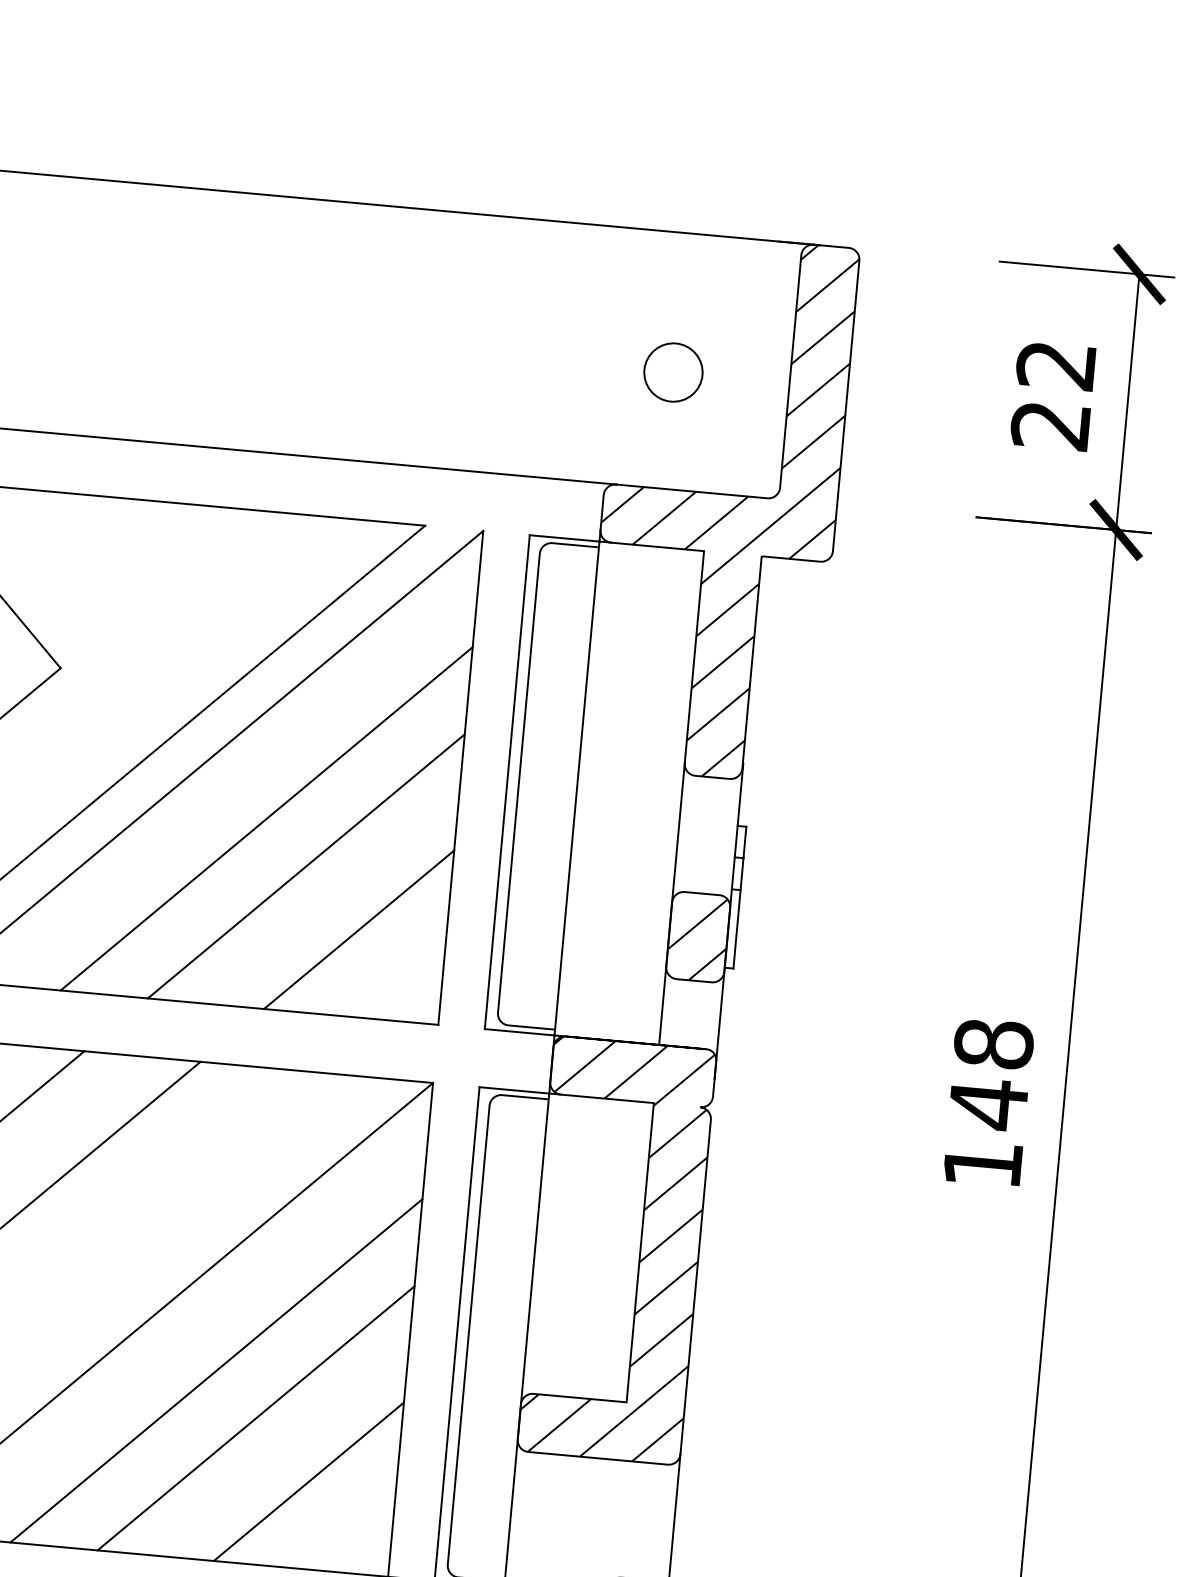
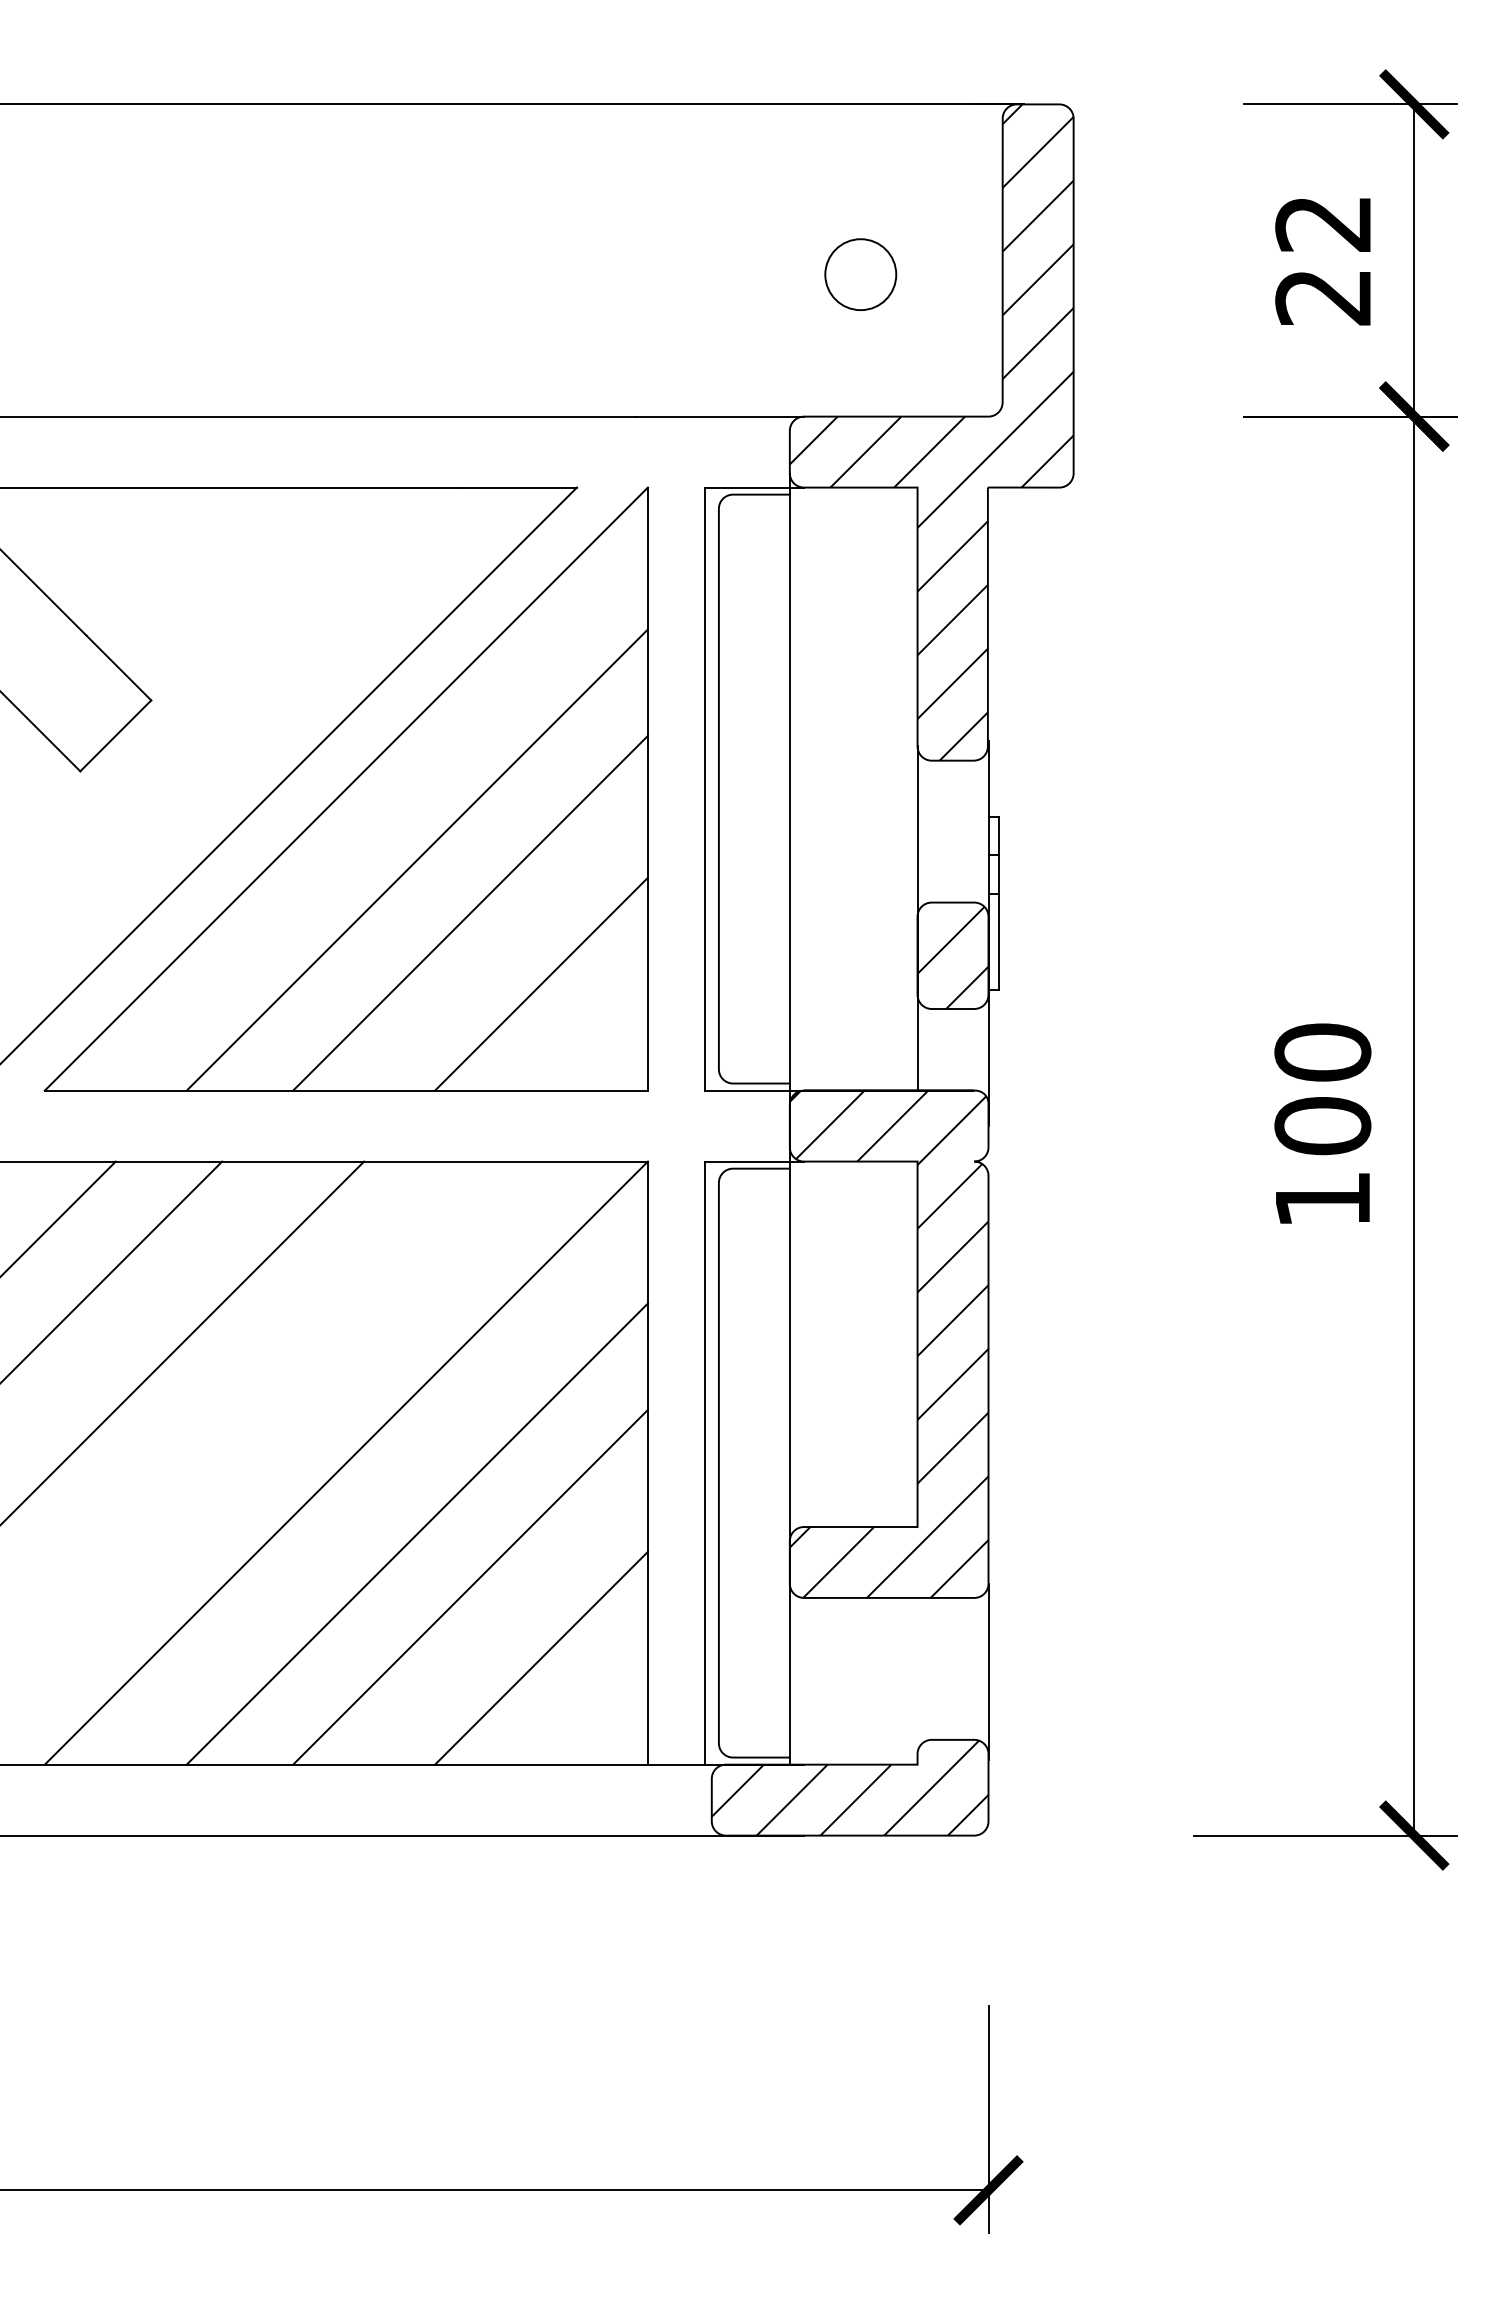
text: (990, 1075) -> (1322, 1090), 148 -> 100

